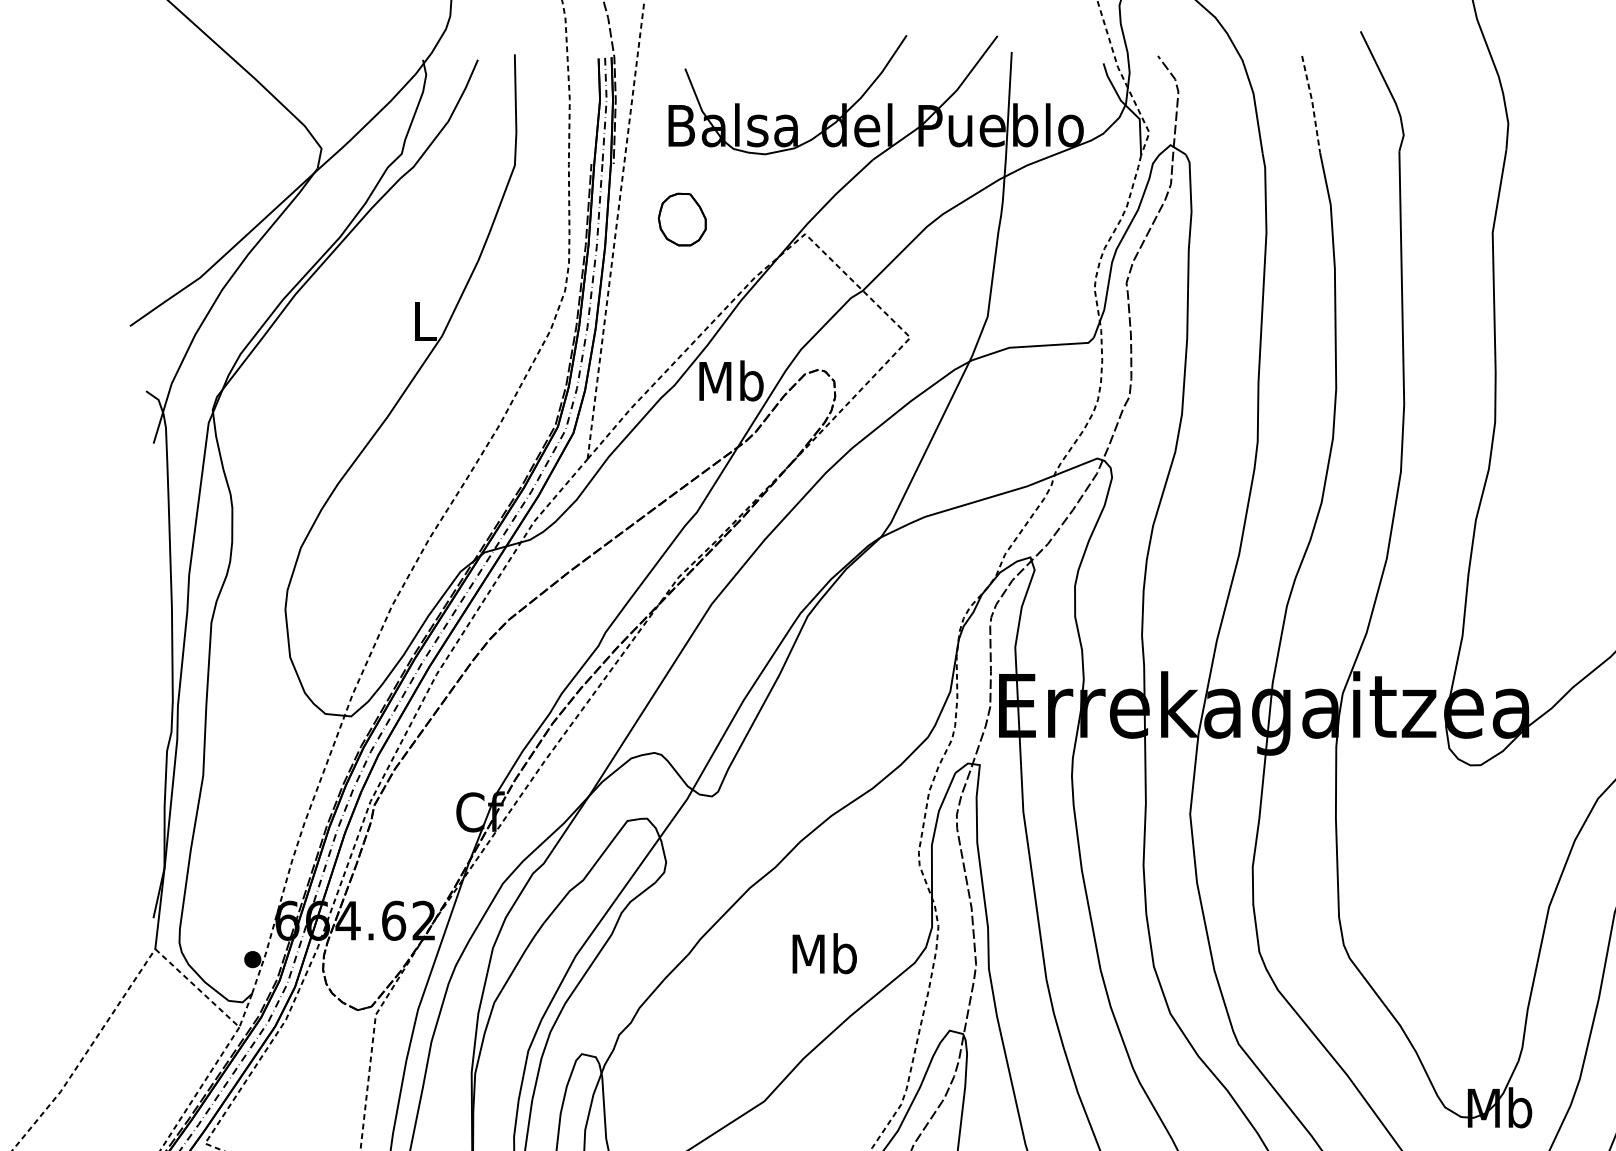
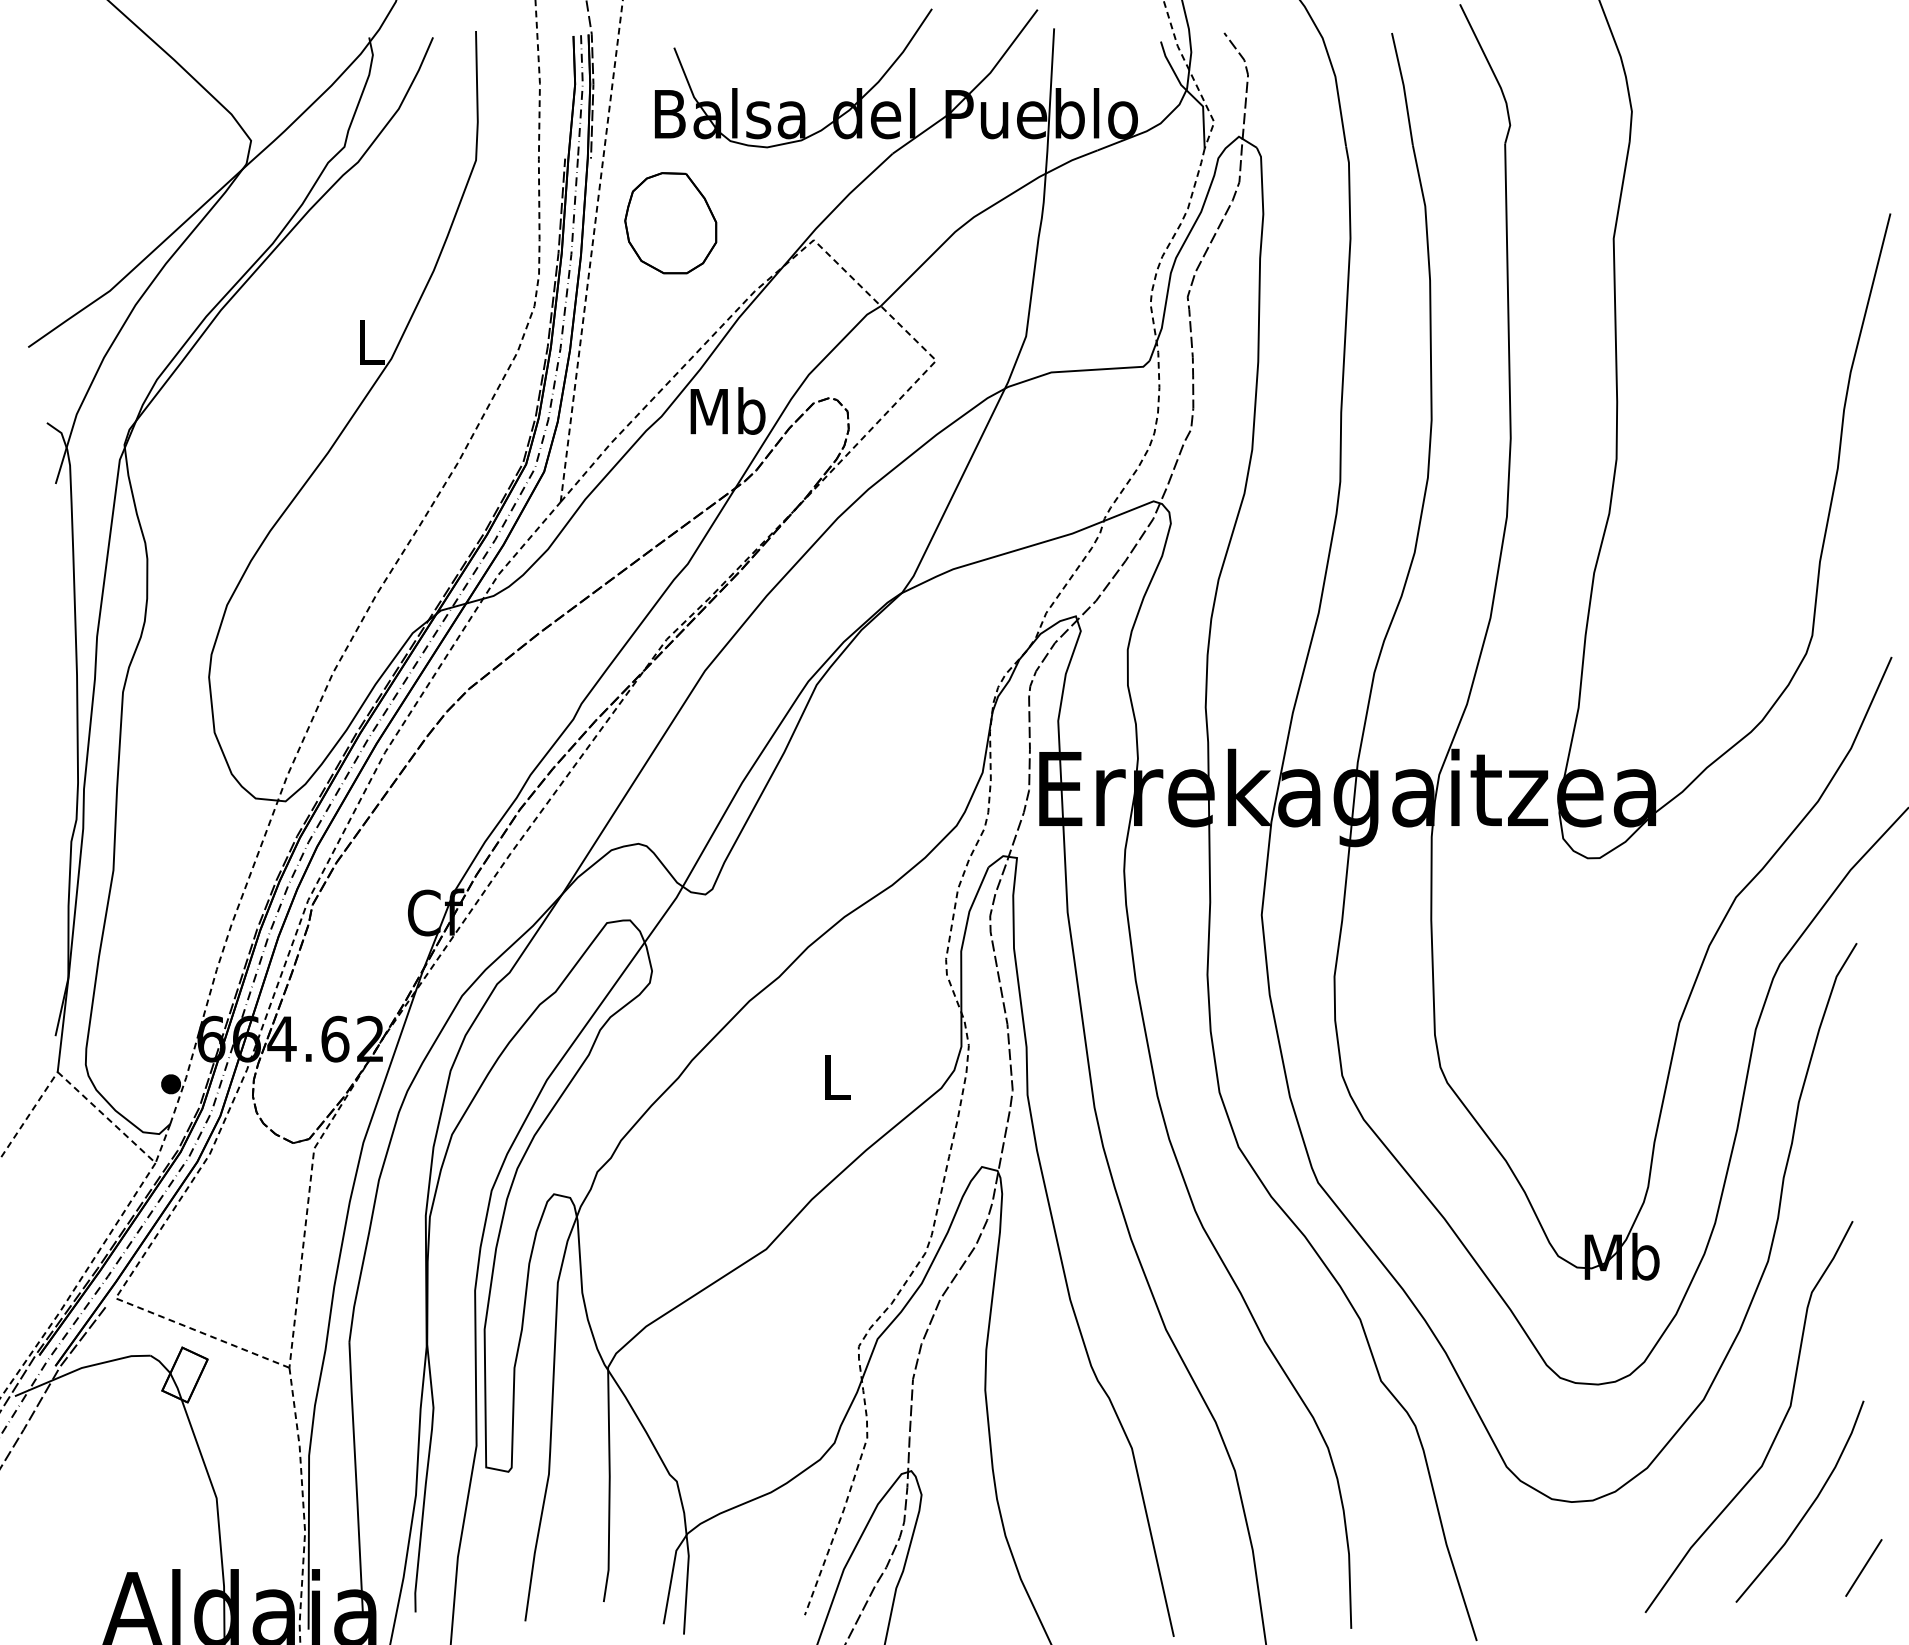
line: (1312, 103) -> (1404, 88), dashed -> solid
part: (682, 219) -> (670, 223), size x1.67
text: (824, 953) -> (836, 1077), Mb -> L

